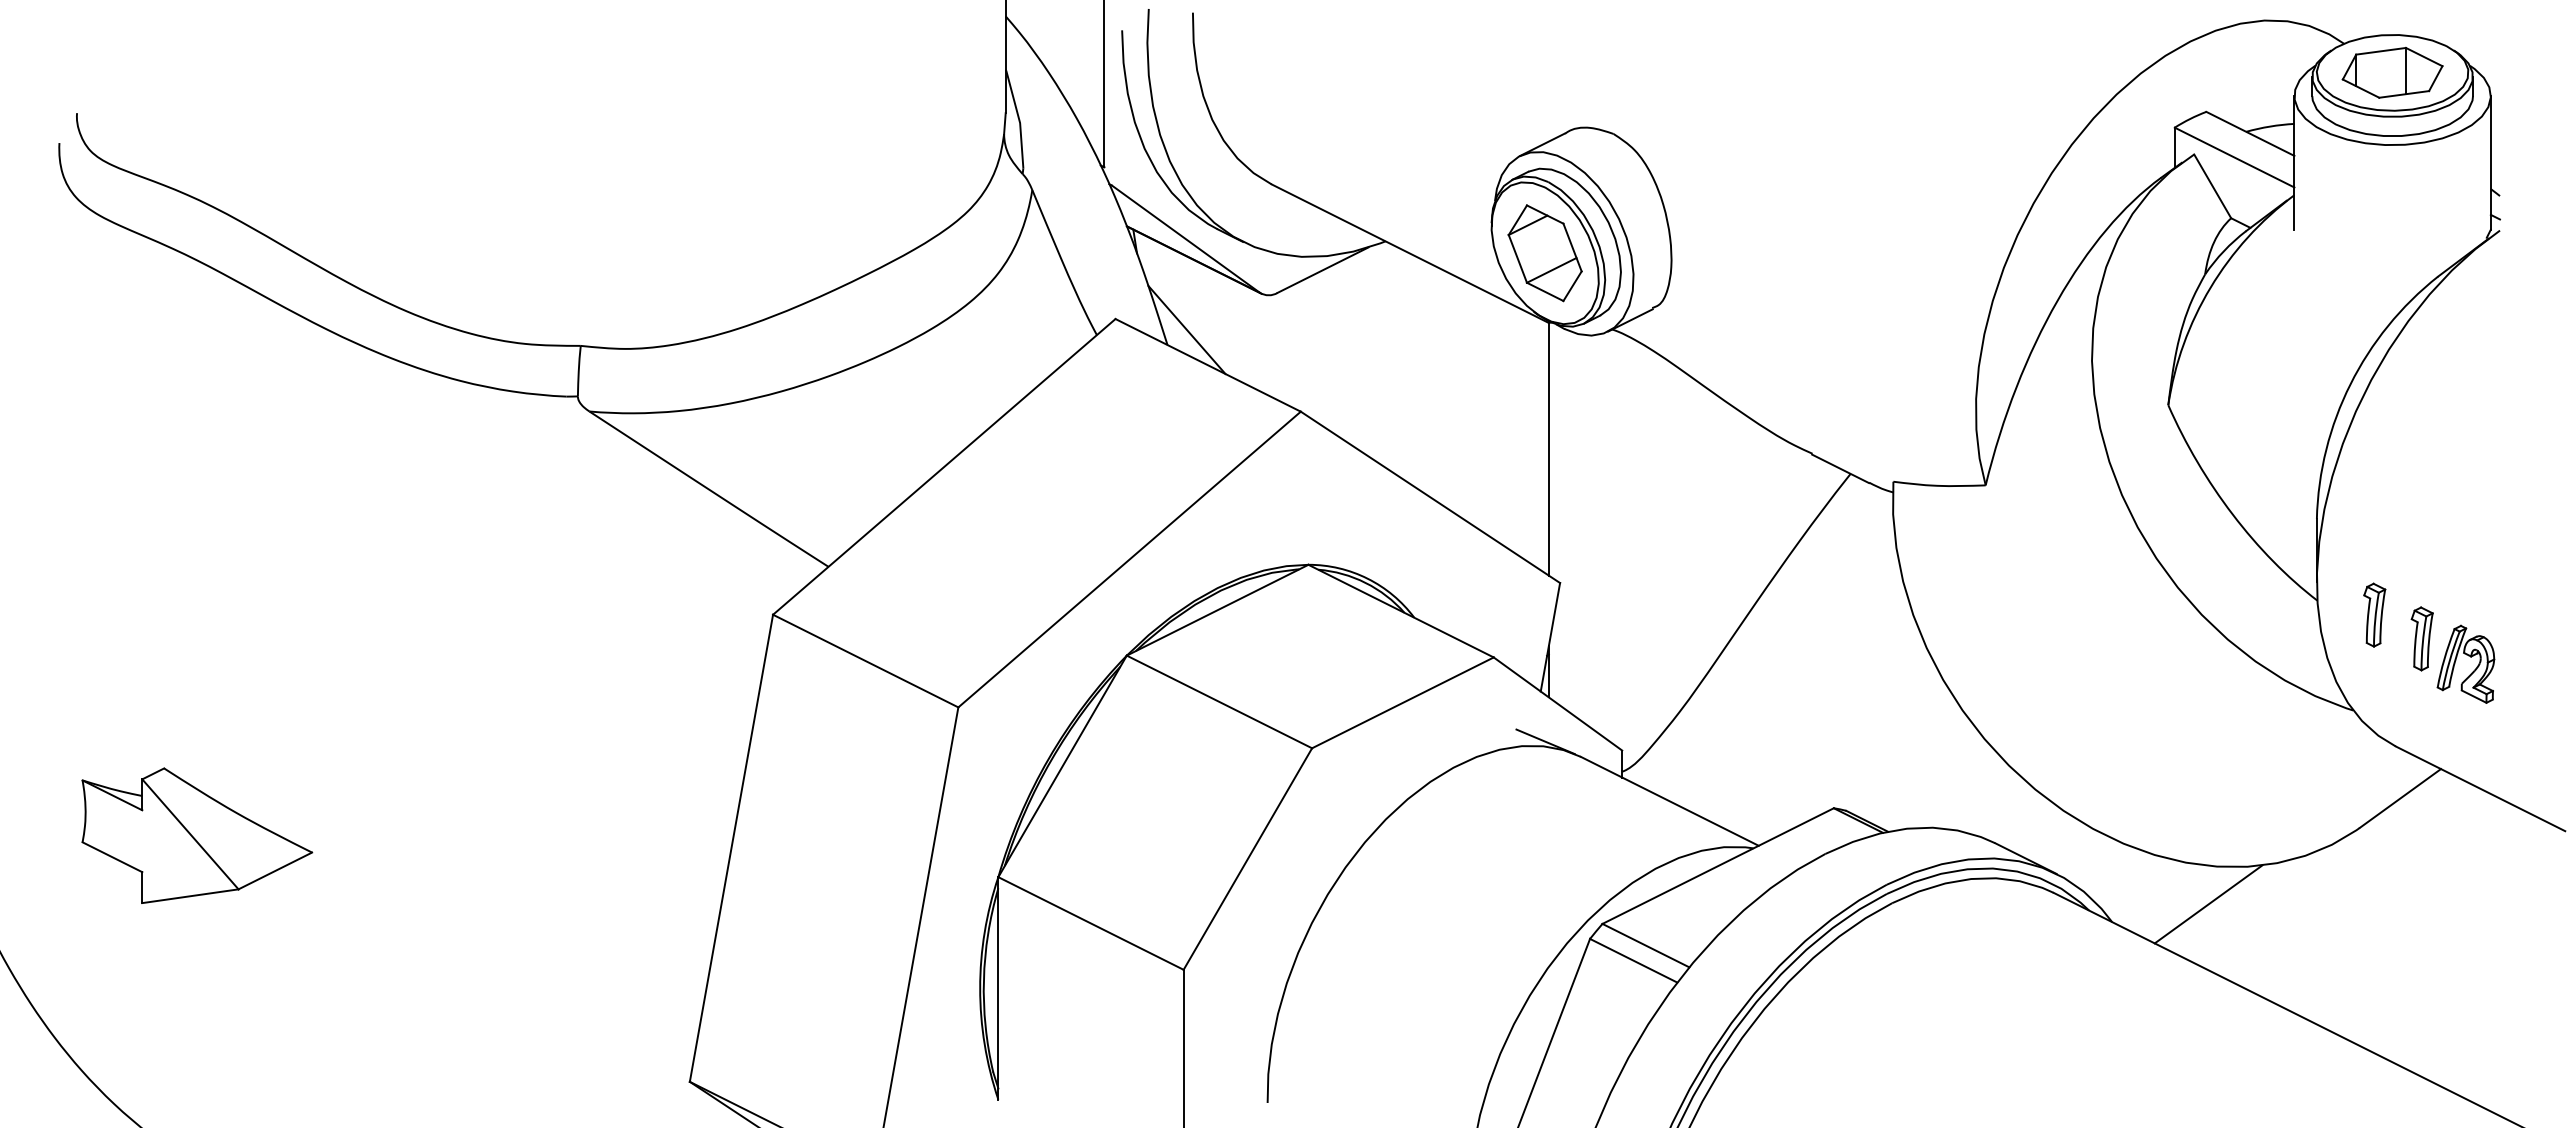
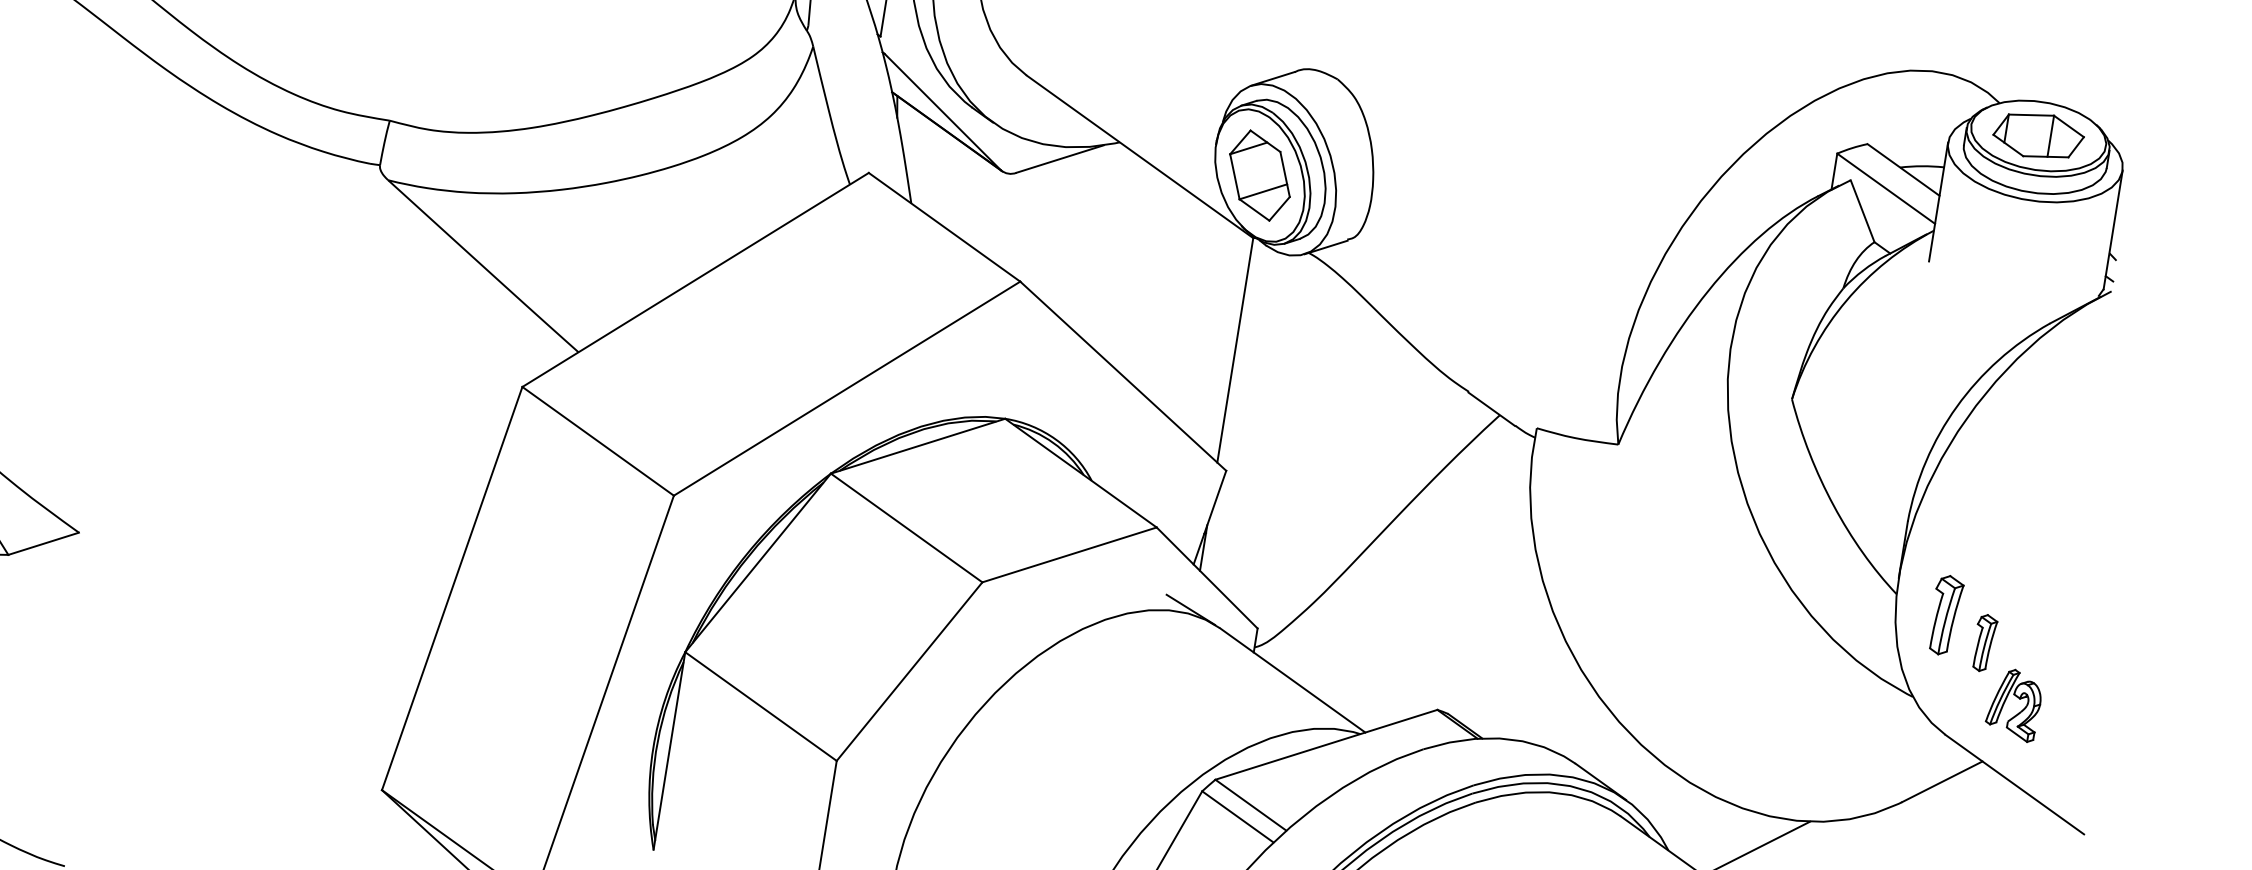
line: (1186, 329) -> (930, 192), removed
part: (2374, 614) -> (1945, 614), size x1.4
part: (2468, 656) -> (2017, 698), moved

